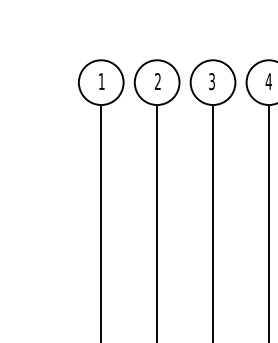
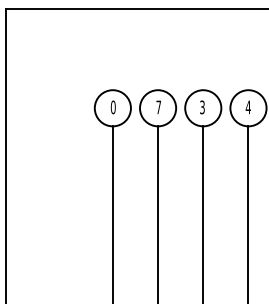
text: (100, 81) -> (112, 107), 1 -> 0
text: (157, 81) -> (158, 107), 2 -> 7

